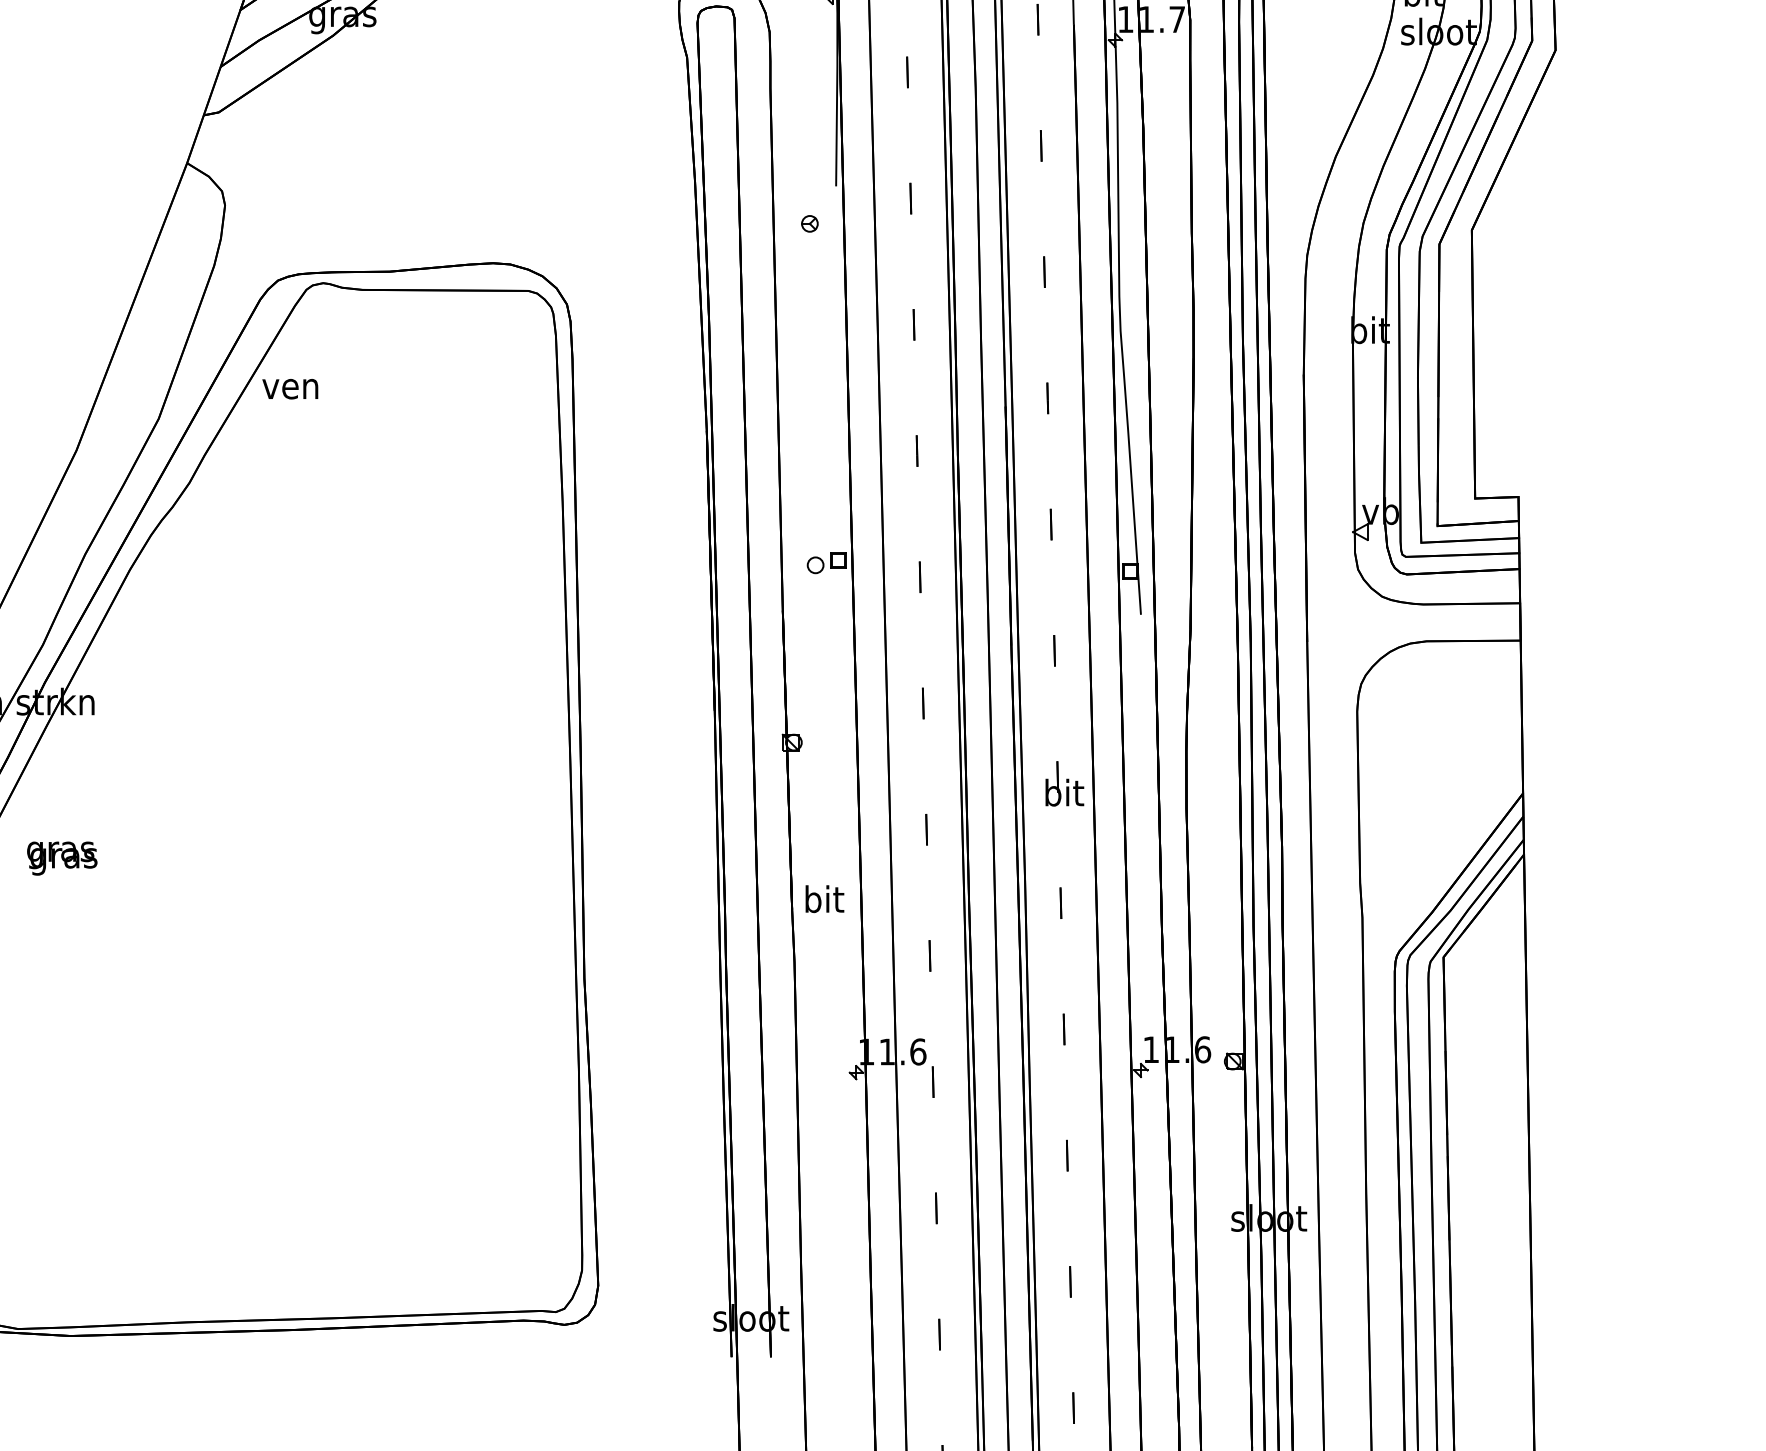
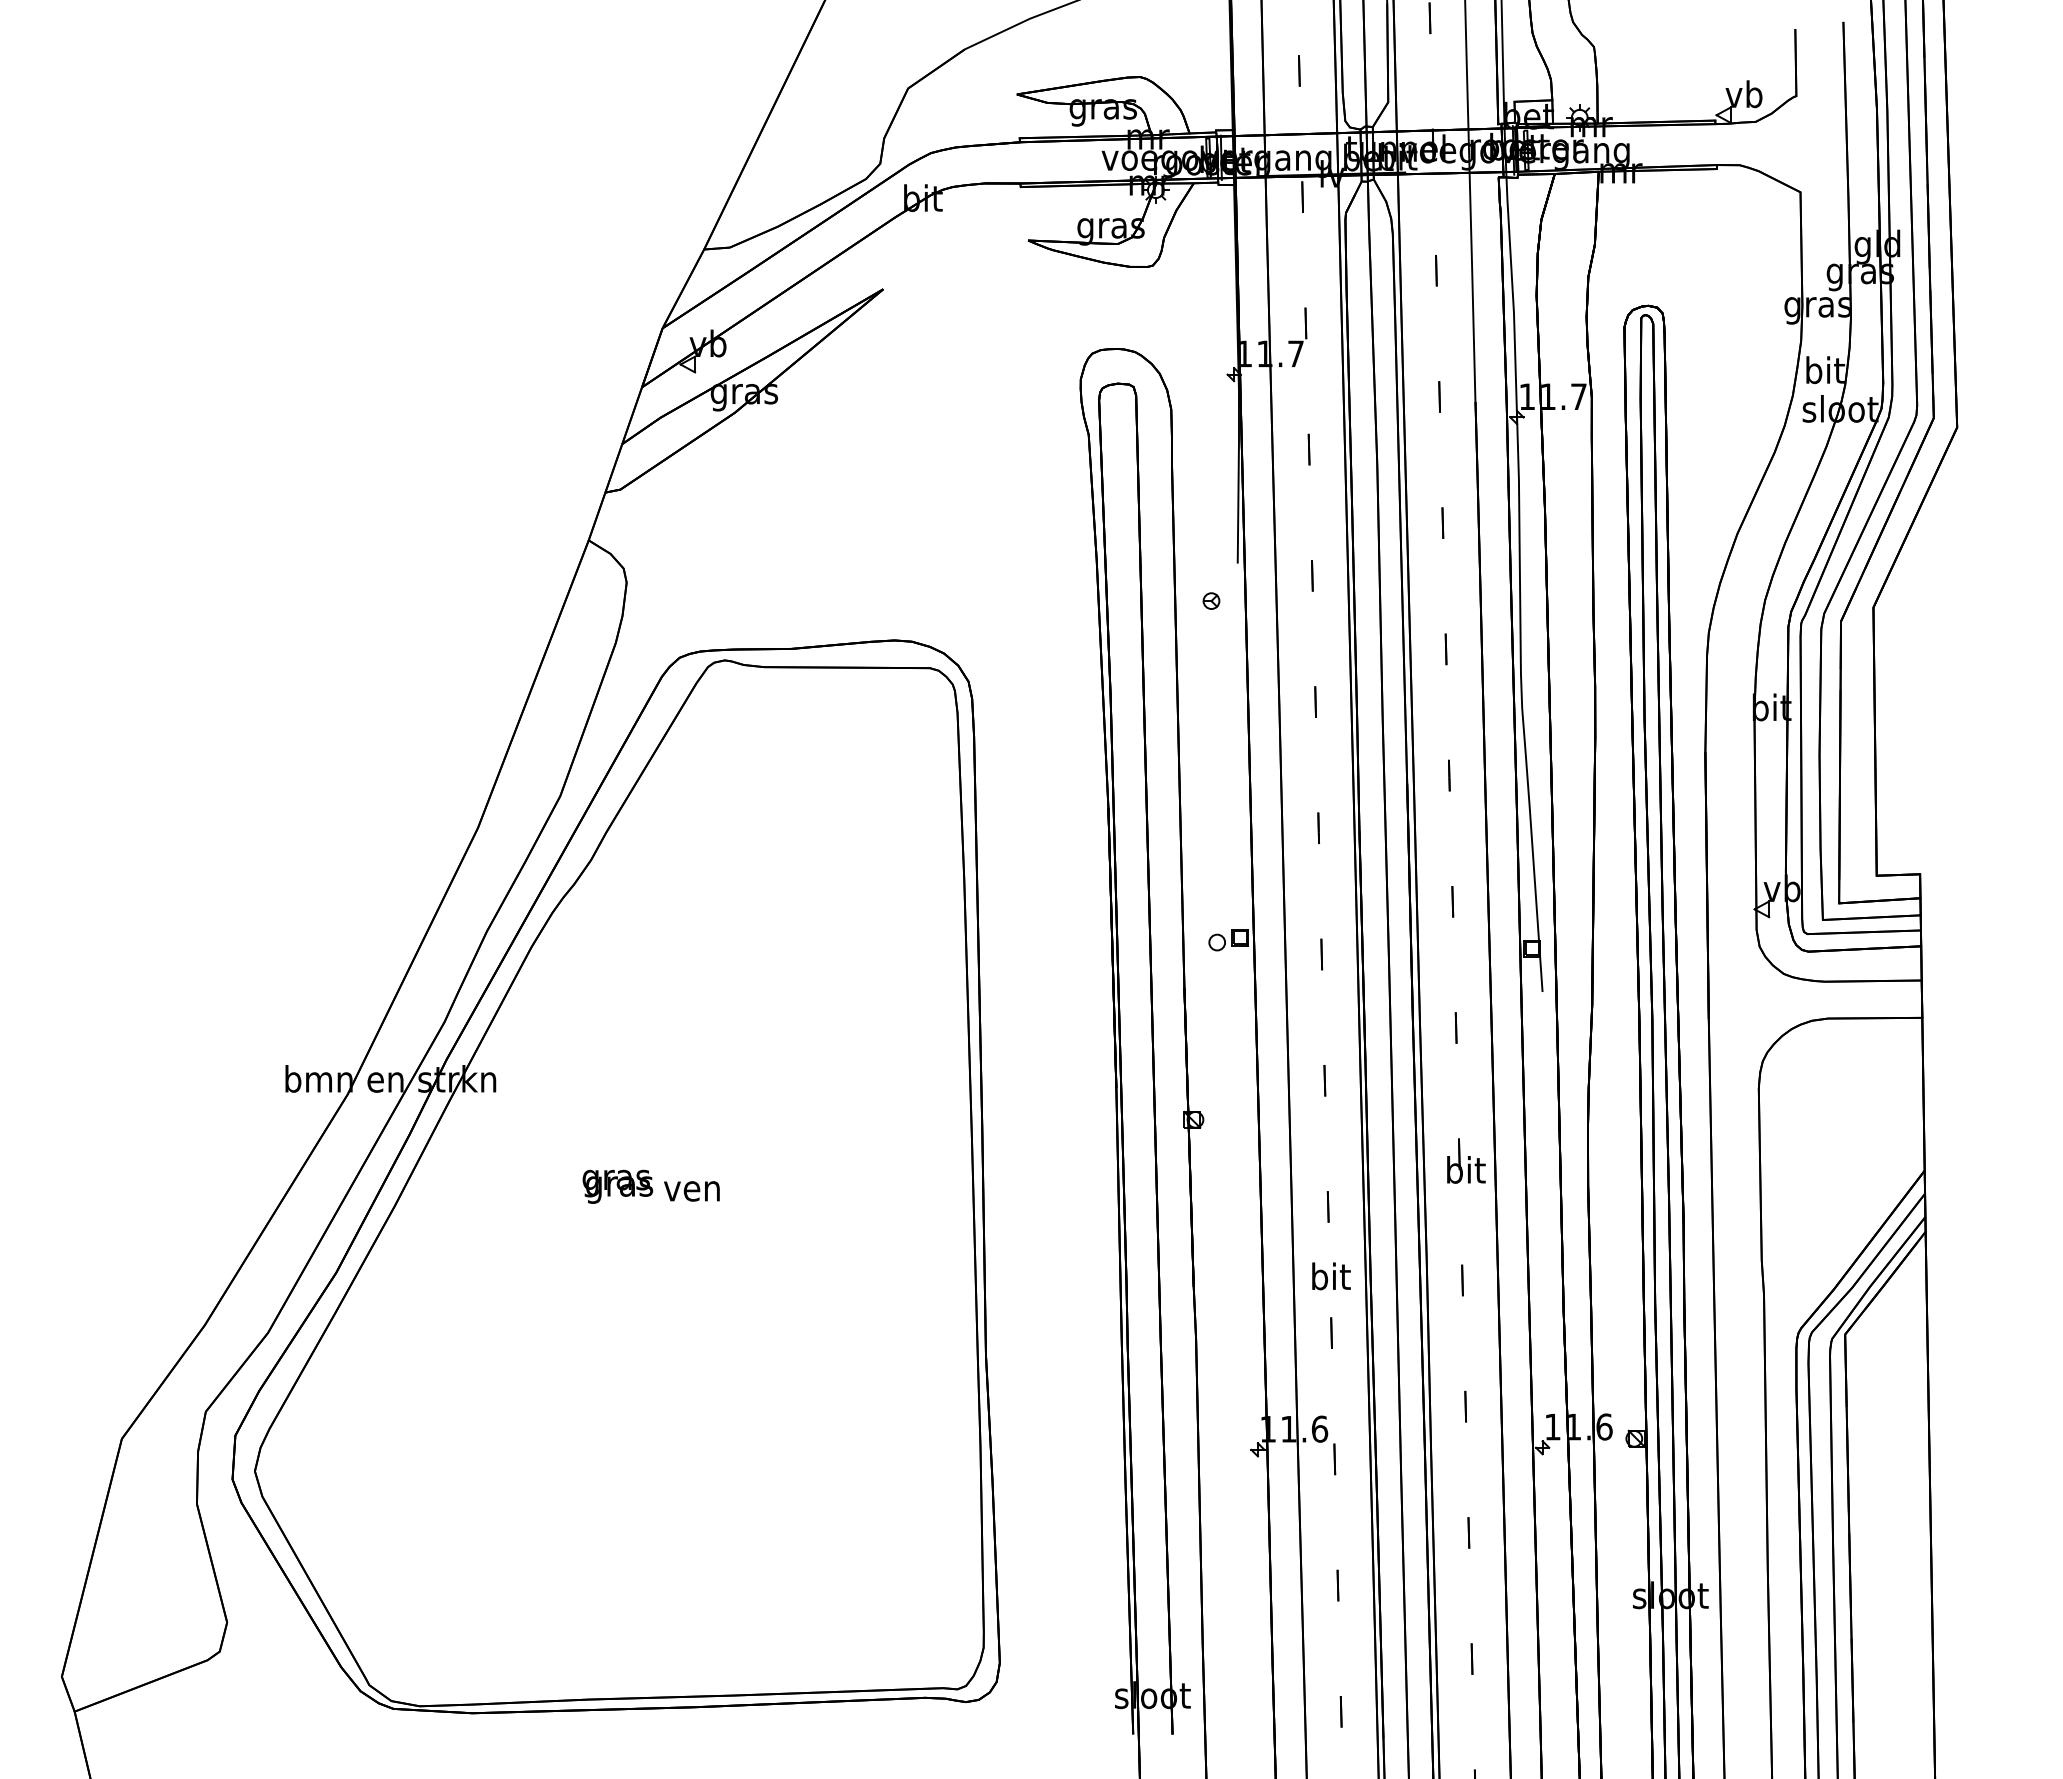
text: (289, 389) -> (691, 1191), moved
text: (61, 858) -> (617, 1186), moved
text: (824, 899) -> (1331, 1276), moved

